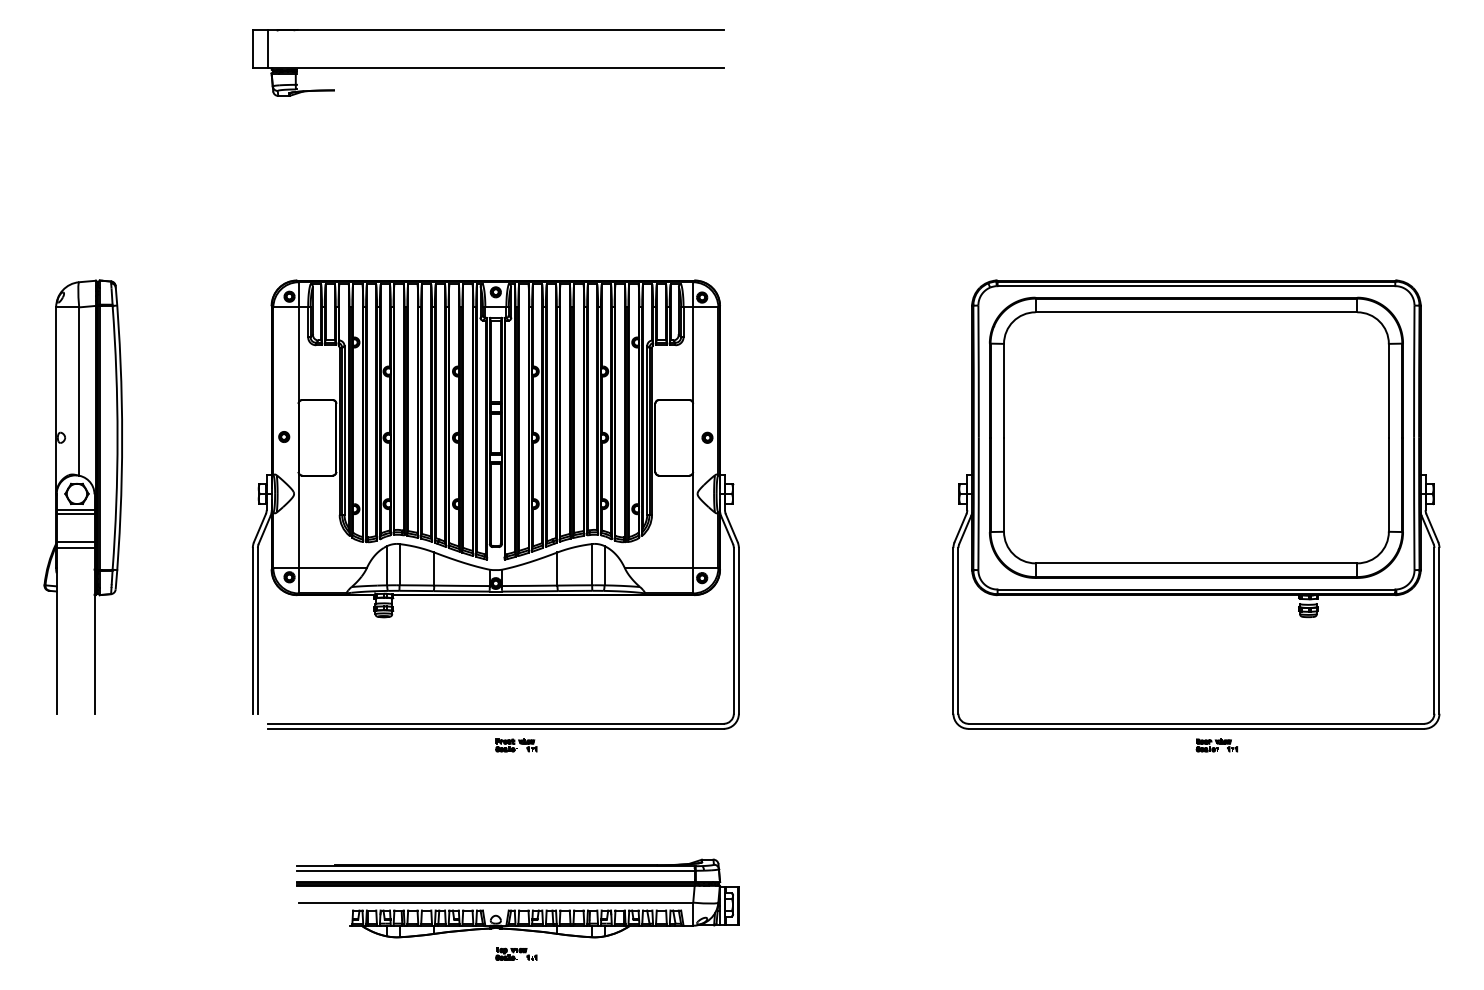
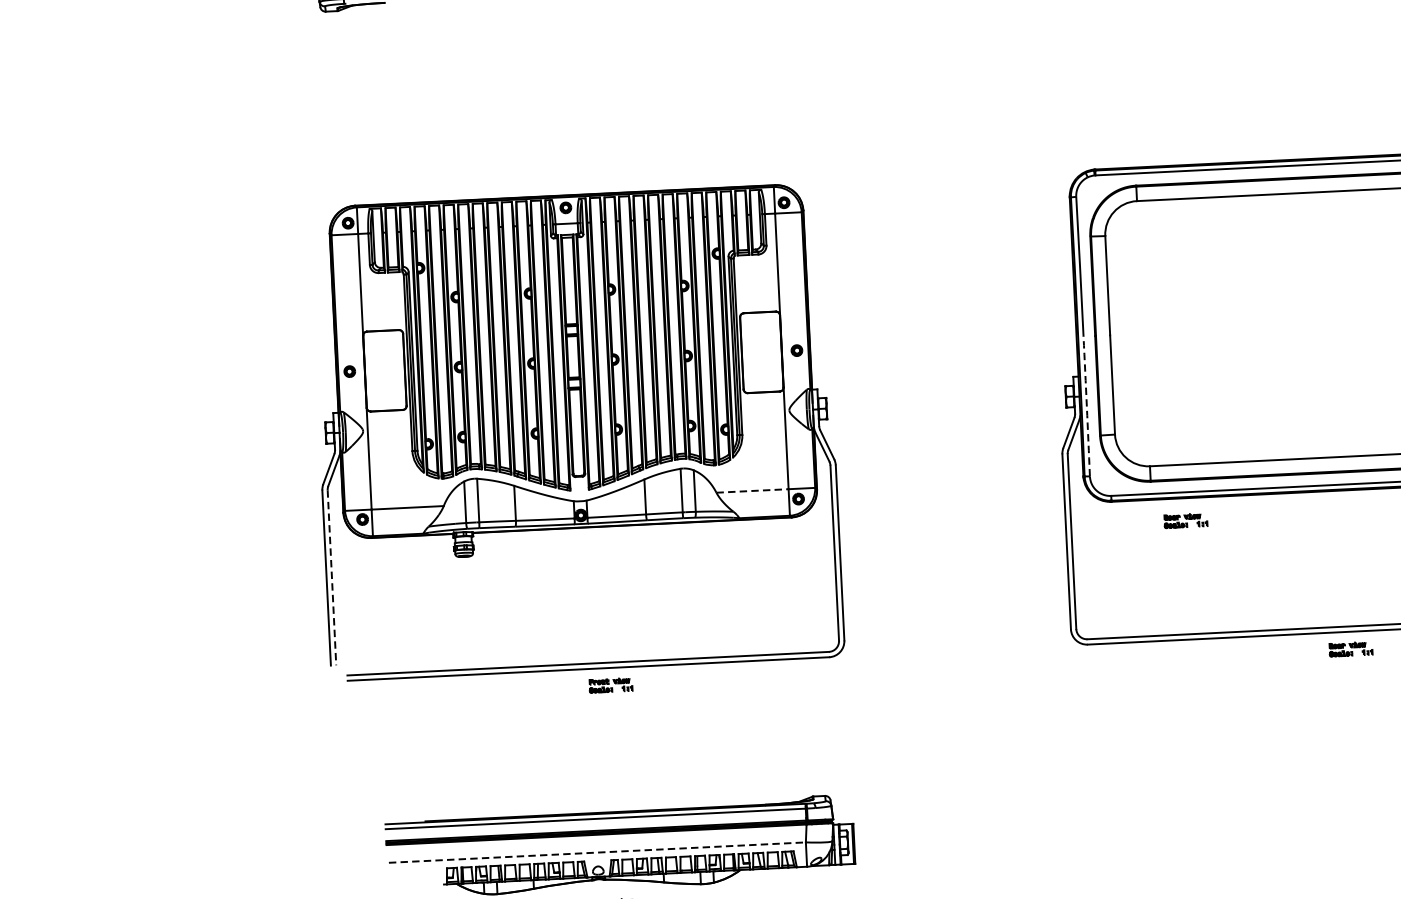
part: (82, 496) -> (139, 444), removed
arc: (978, 503) -> (1086, 406), solid -> dashed
line: (659, 568) -> (752, 491), solid -> dashed
part: (1066, 616) -> (1185, 520), added
line: (257, 630) -> (331, 577), solid -> dashed
line: (496, 902) -> (598, 852), solid -> dashed

